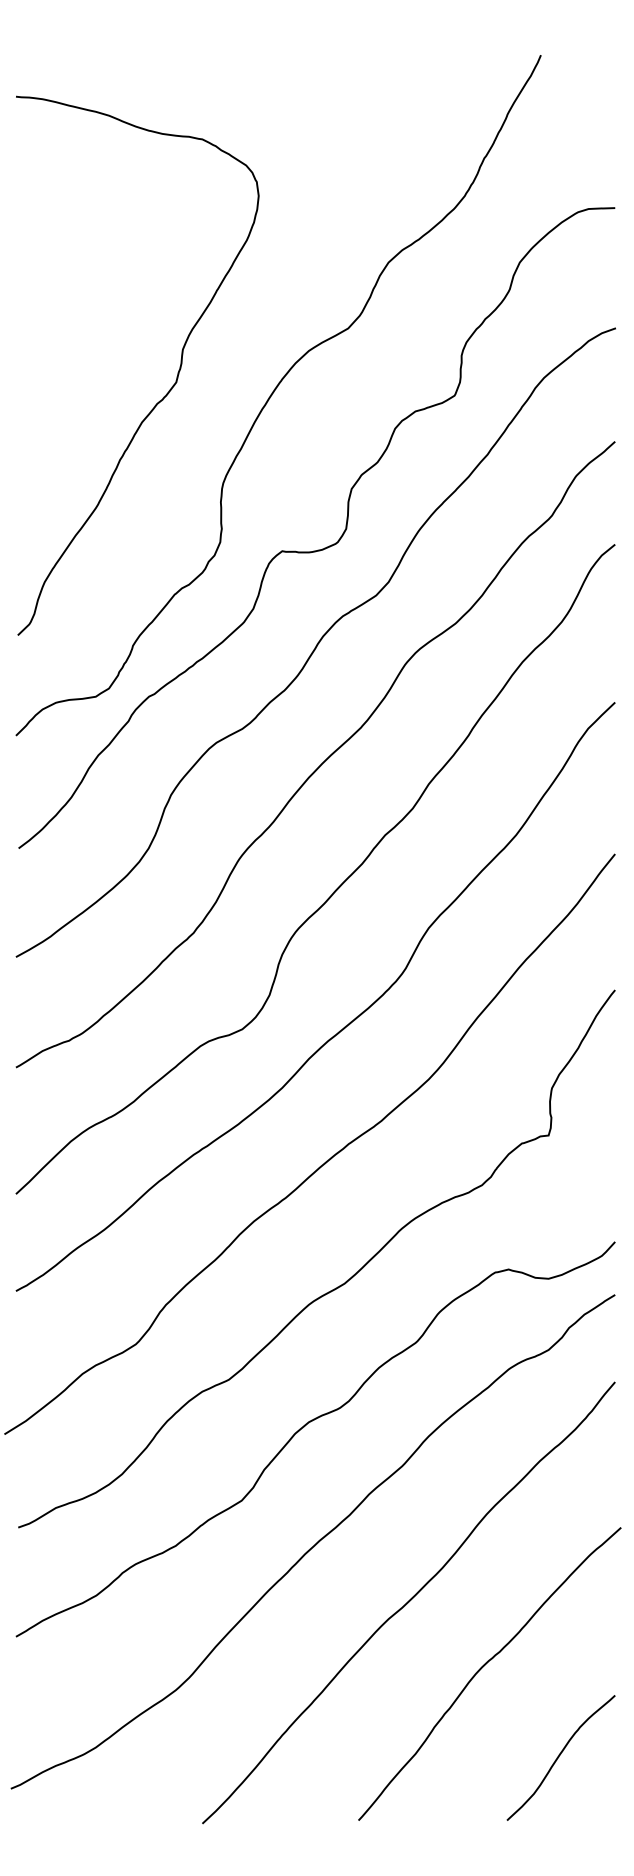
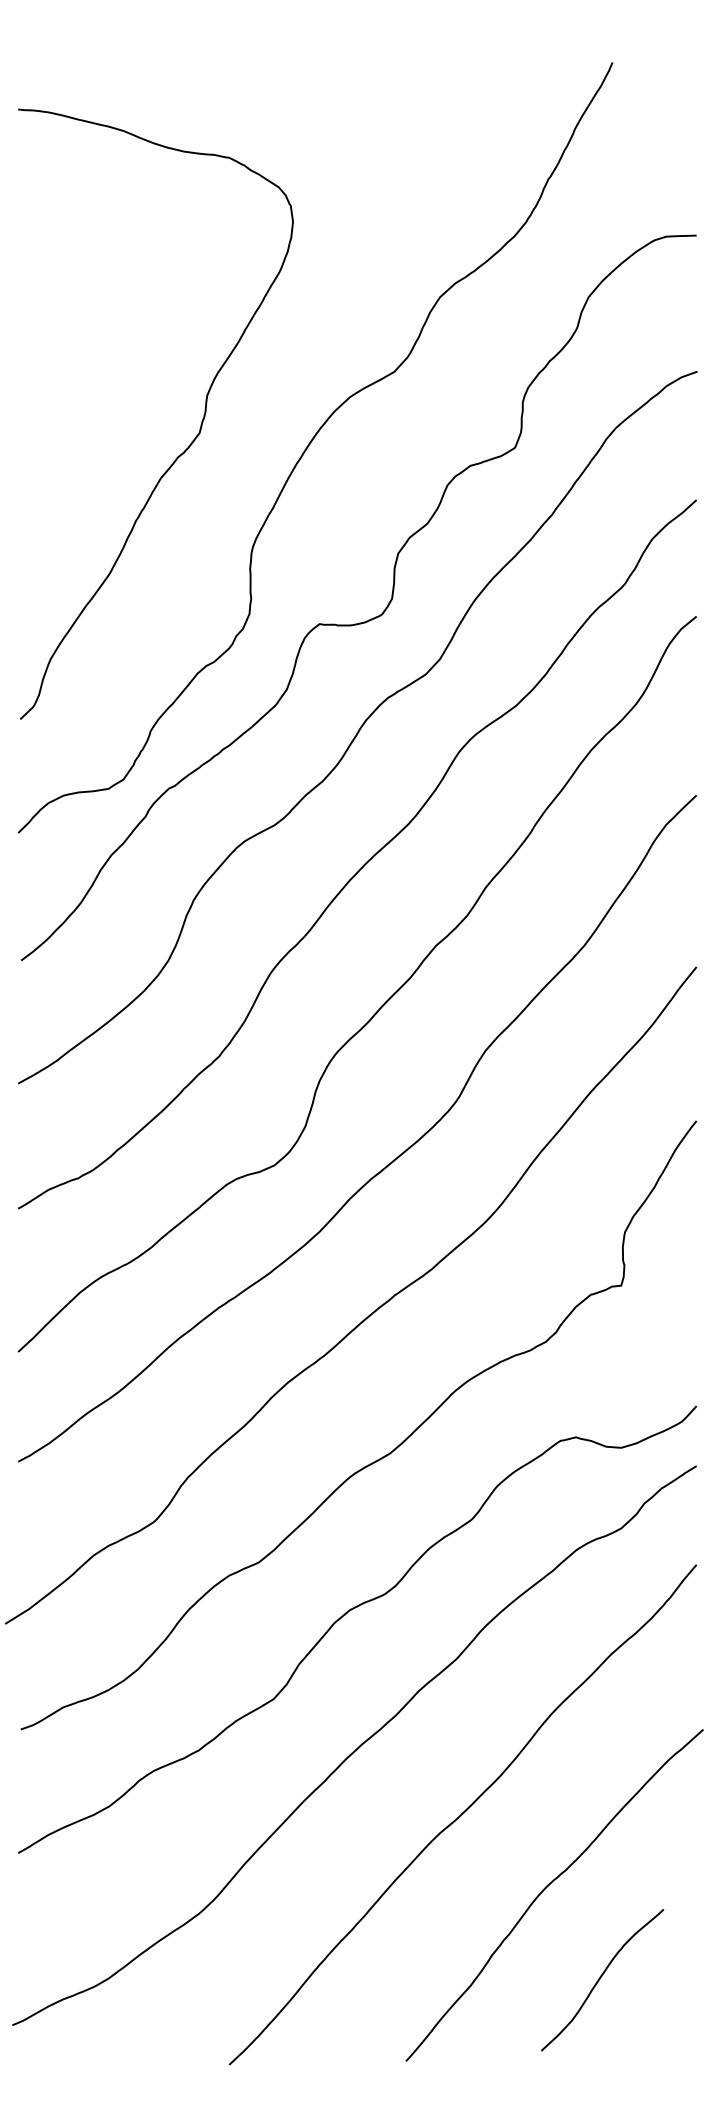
curve: (559, 1757) -> (600, 1979), moved

